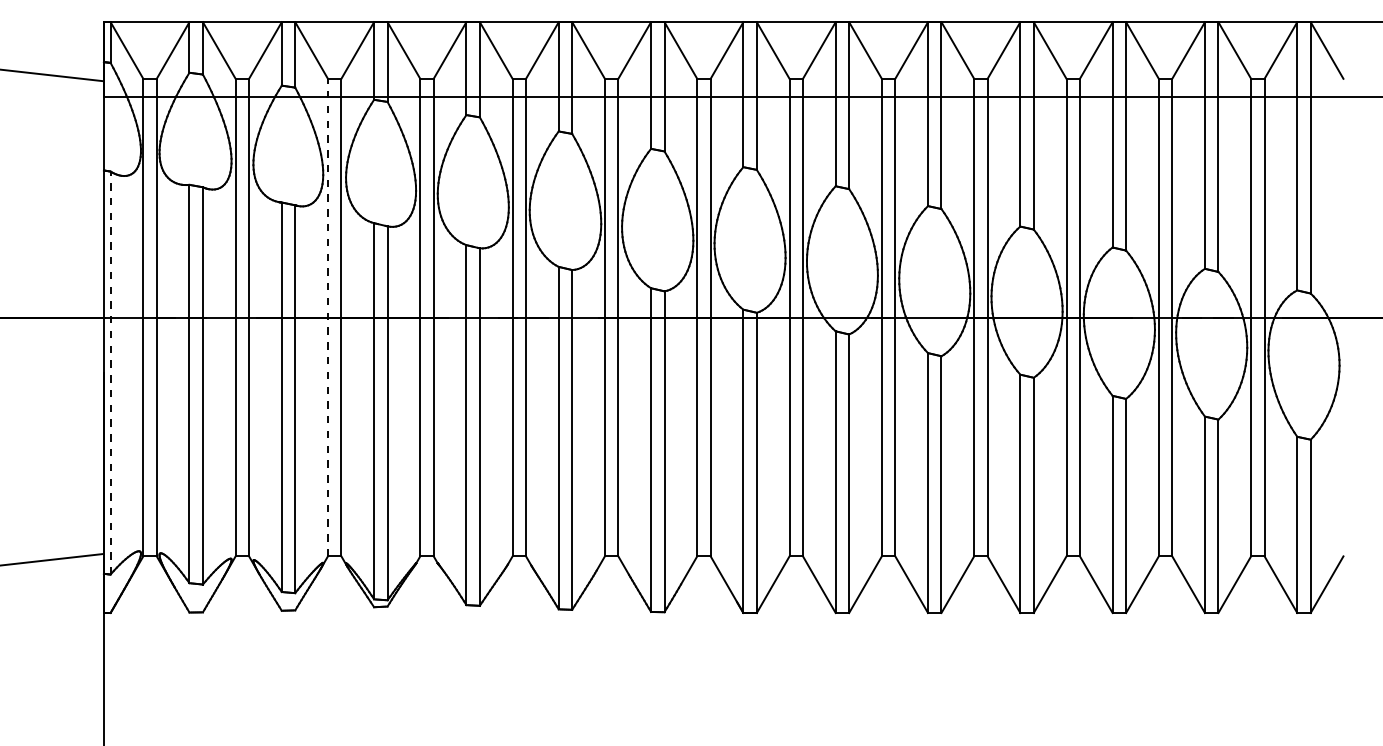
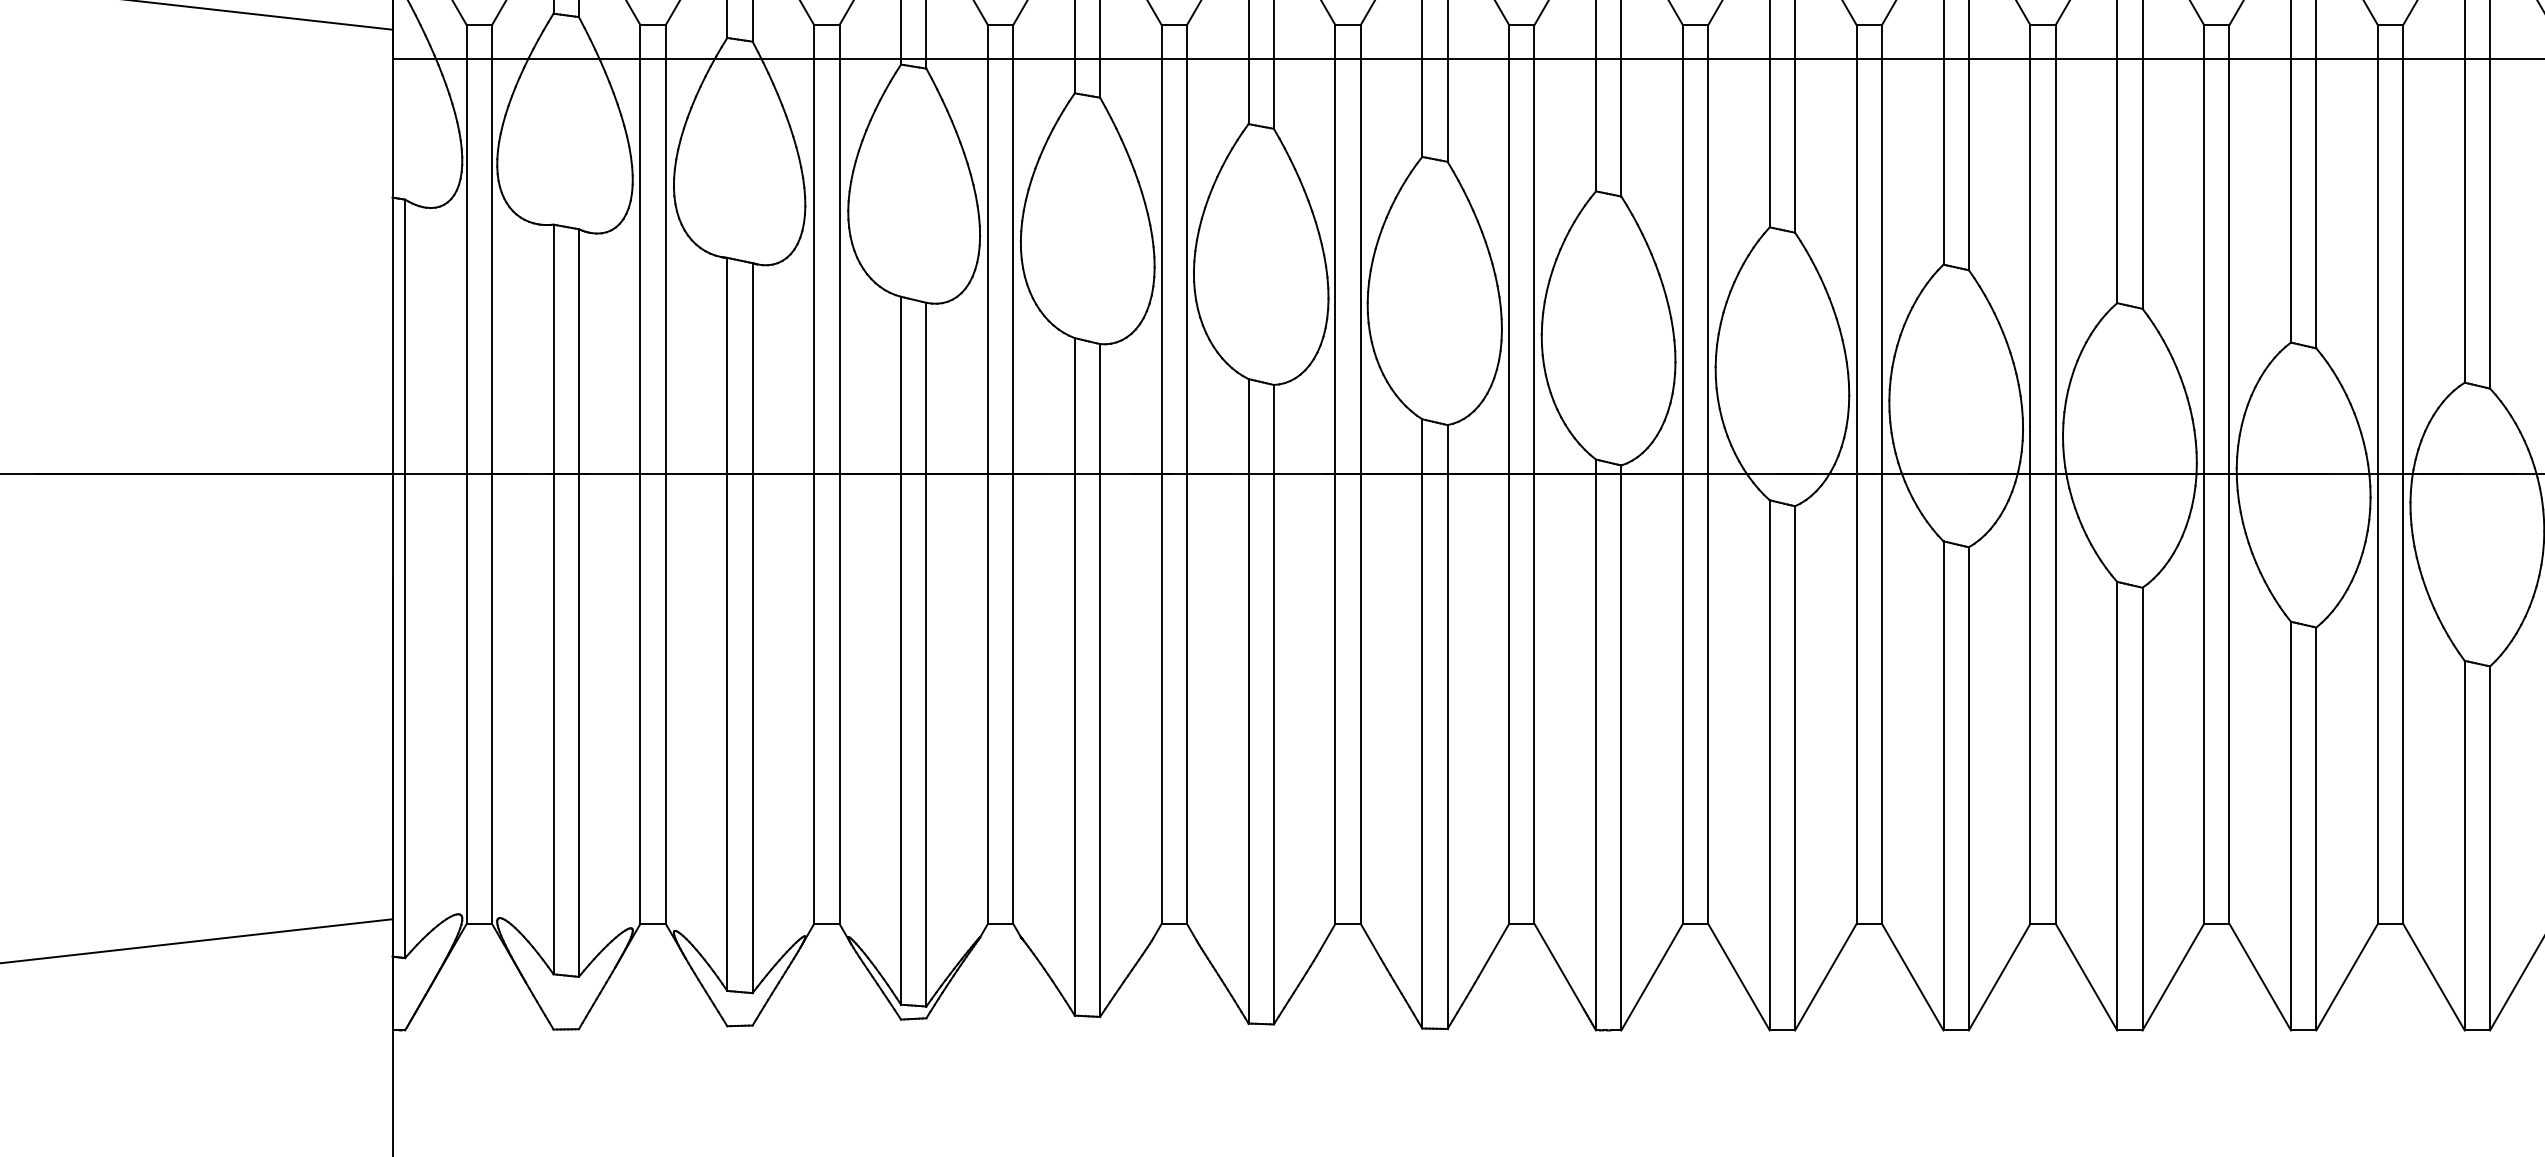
line: (327, 317) -> (813, 474), dashed -> solid
line: (110, 373) -> (404, 579), dashed -> solid

